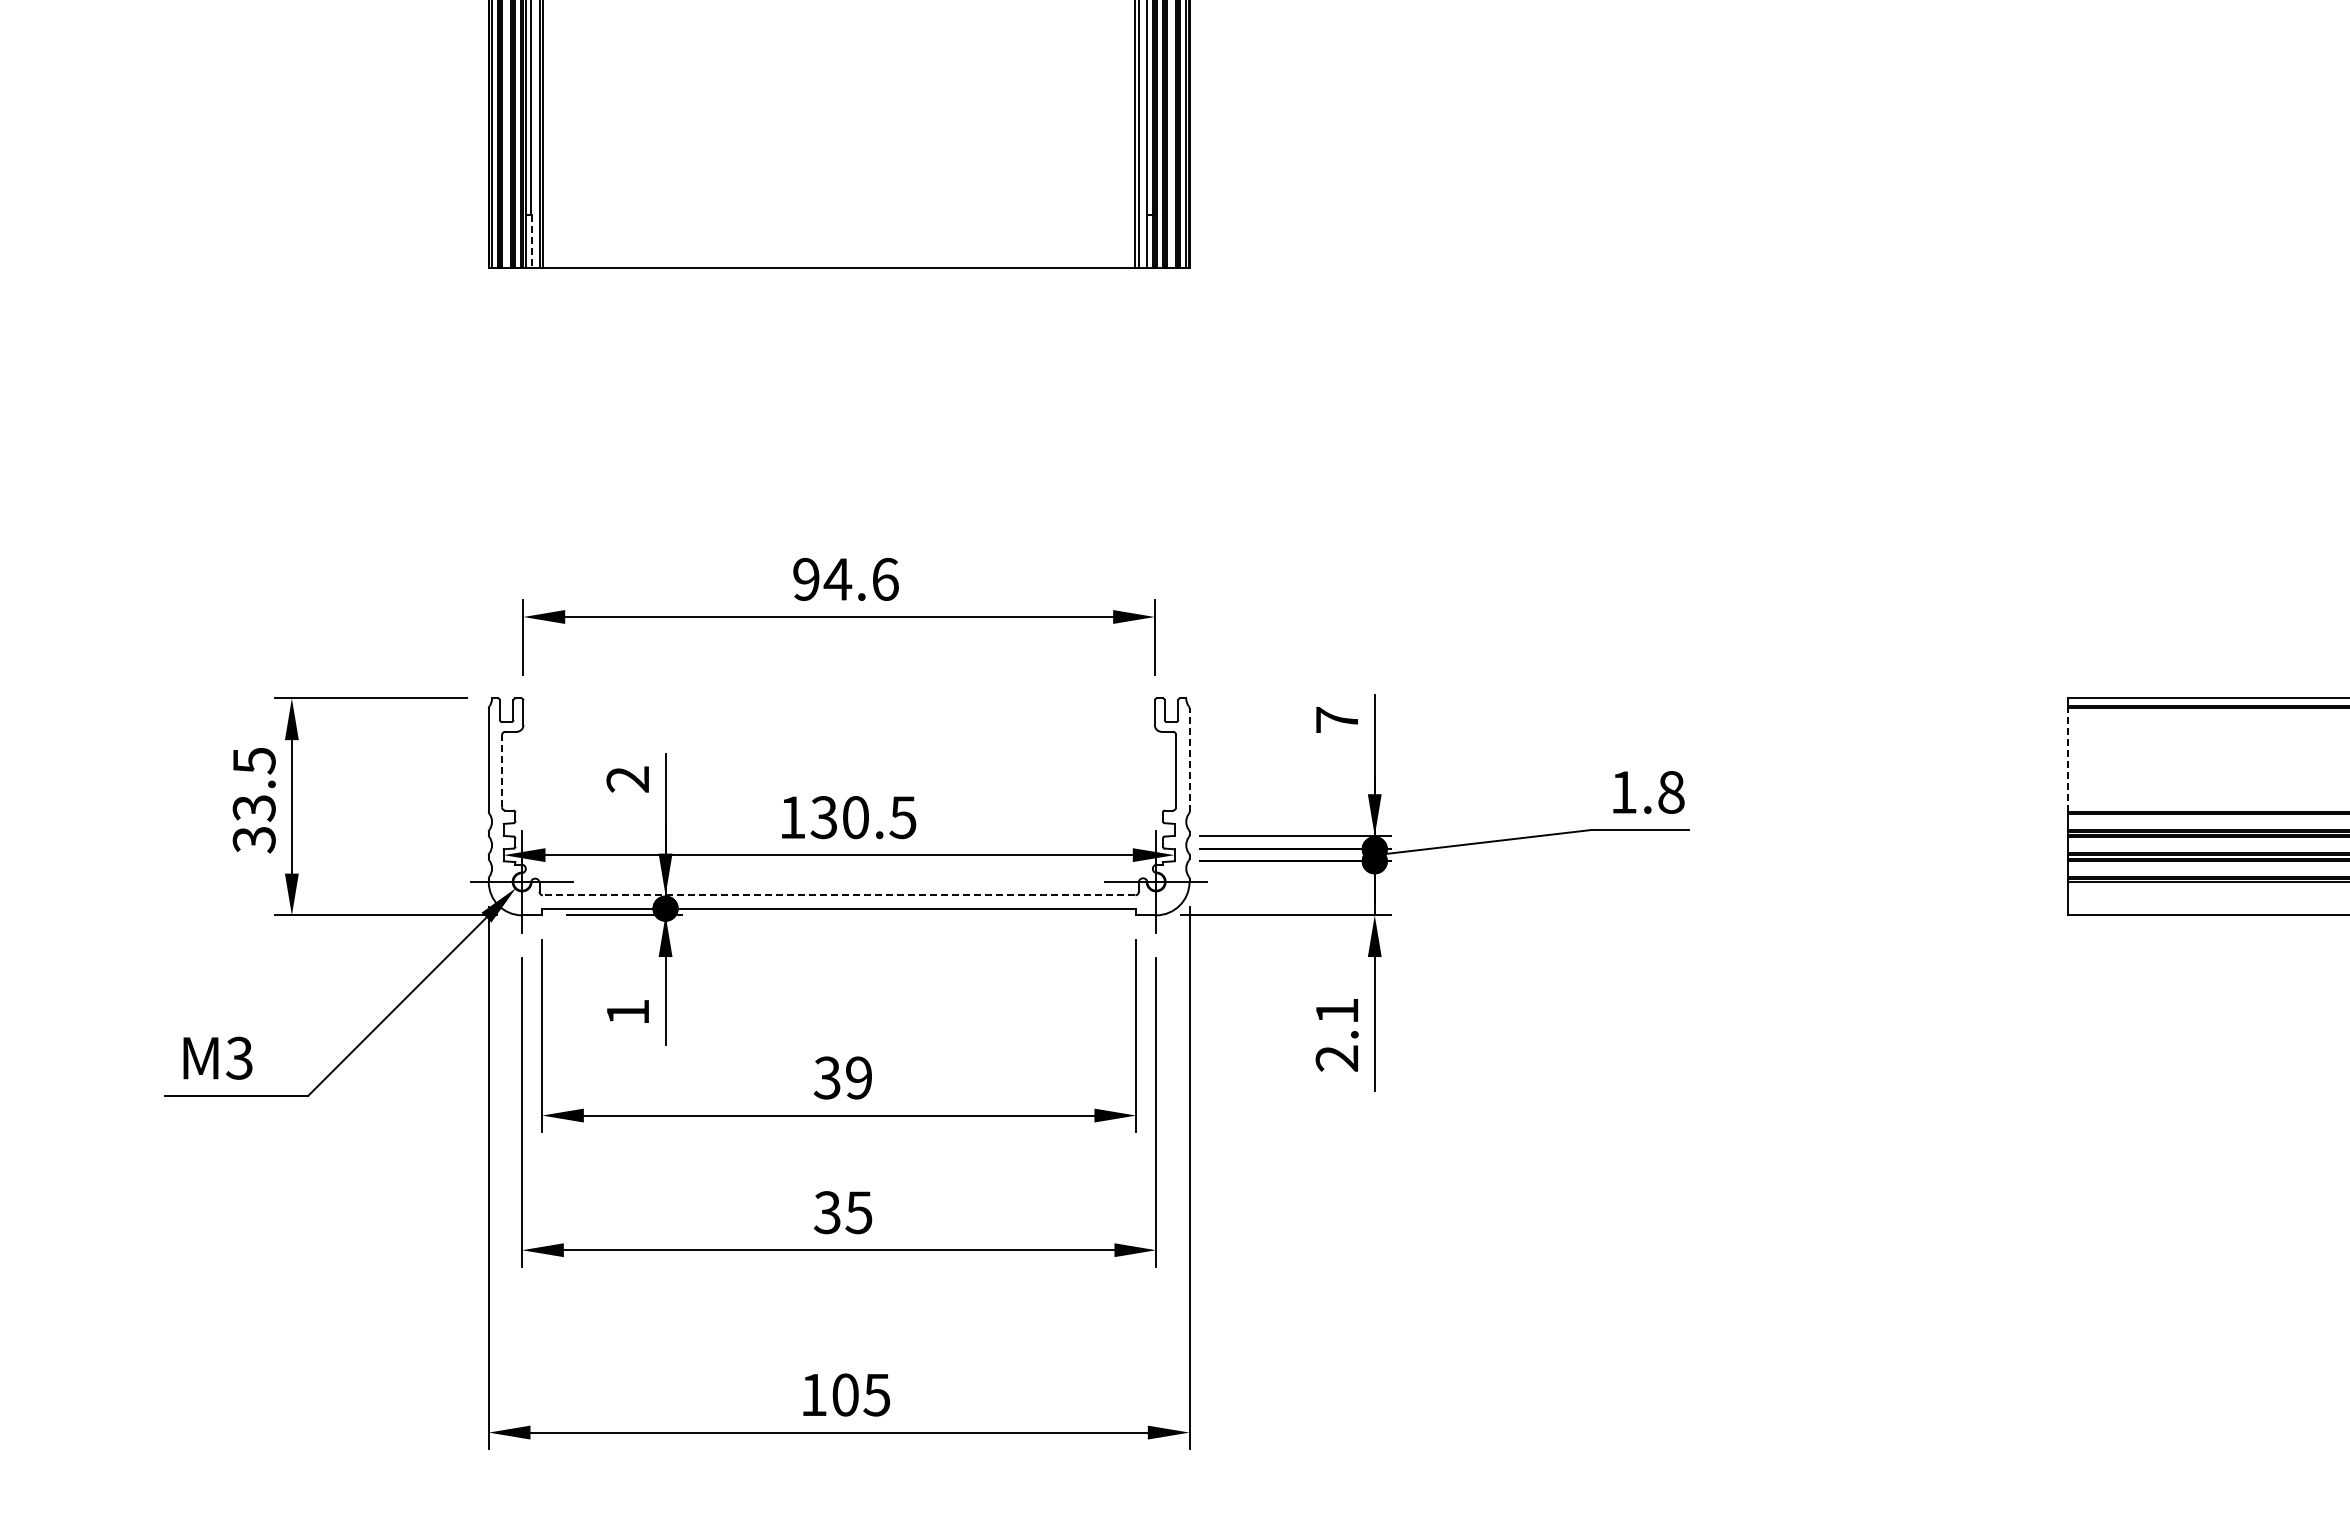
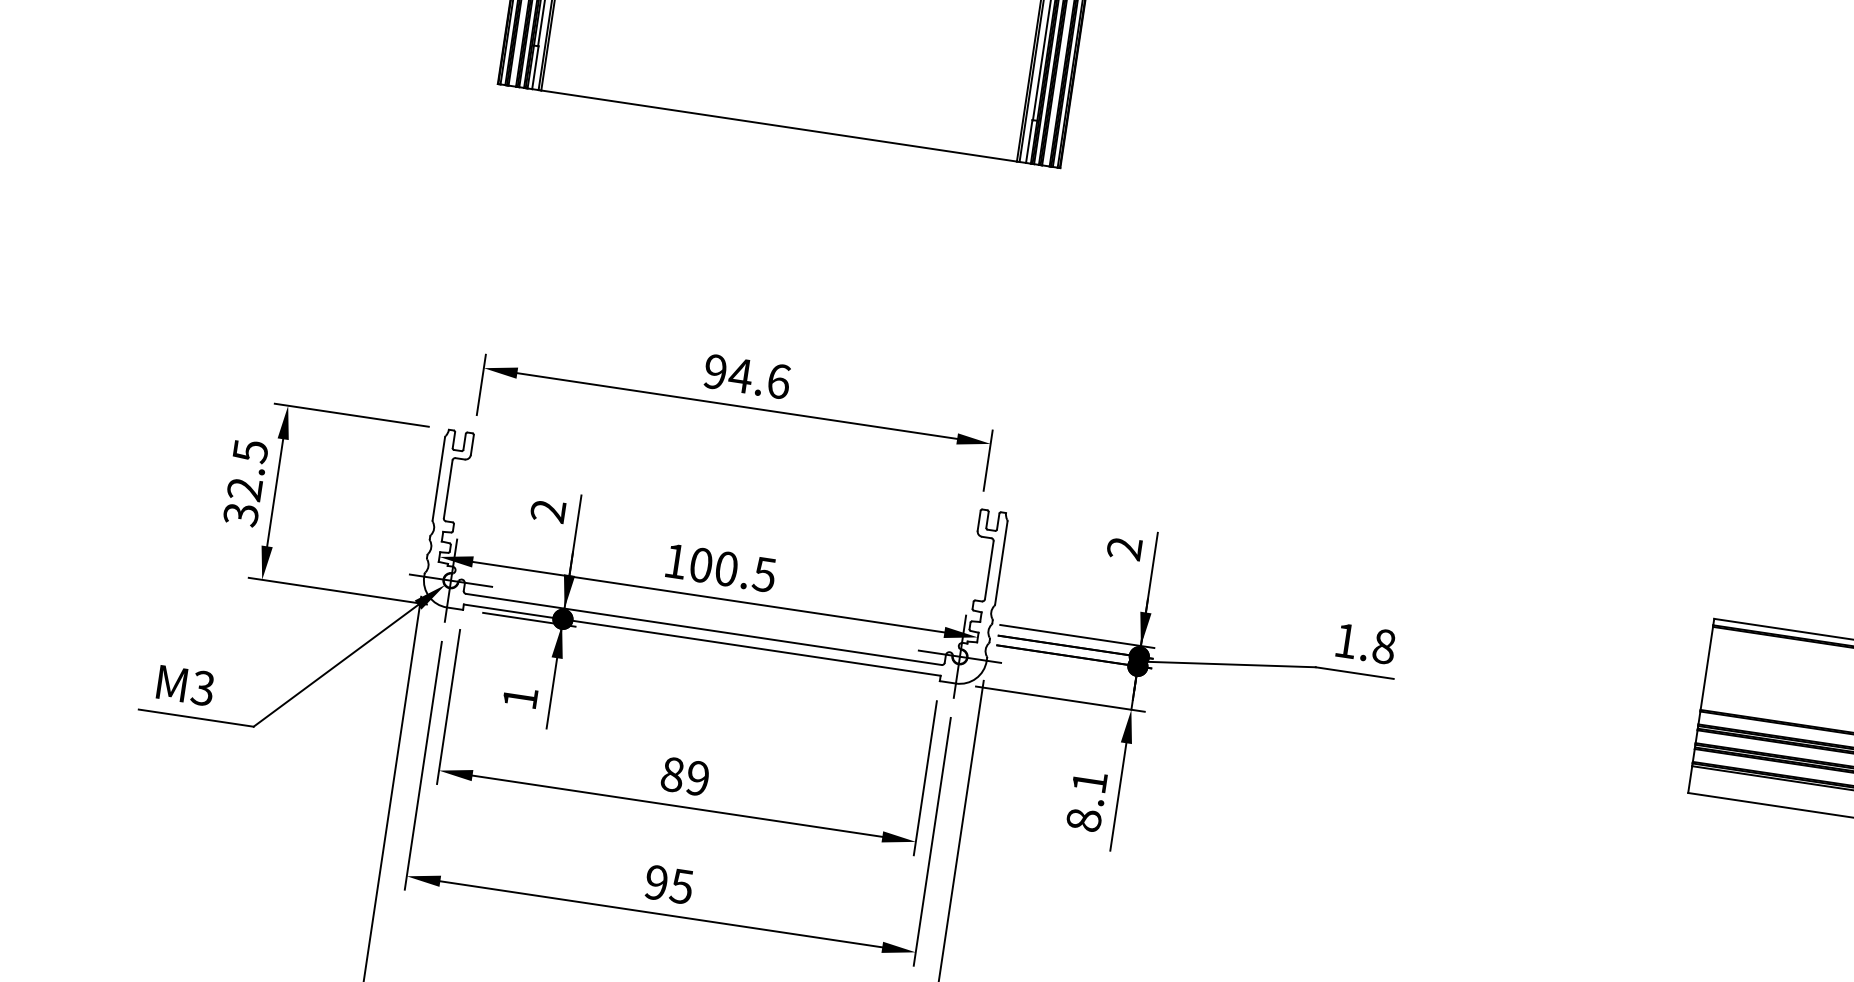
line: (531, 241) -> (535, 67), dashed -> solid
text: (1336, 719) -> (1124, 547), 7 -> 2
line: (1189, 760) -> (1001, 563), dashed -> solid
line: (2068, 760) -> (1706, 668), dashed -> solid
line: (502, 770) -> (448, 488), dashed -> solid
text: (253, 808) -> (244, 489), 33.5 -> 32.5
text: (823, 817) -> (700, 565), 130.5 -> 100.5
line: (838, 895) -> (703, 629), dashed -> solid
text: (1336, 1058) -> (1083, 820), 2.1 -> 8.1
text: (826, 1077) -> (671, 774), 39 -> 89
text: (826, 1212) -> (655, 882), 35 -> 95

